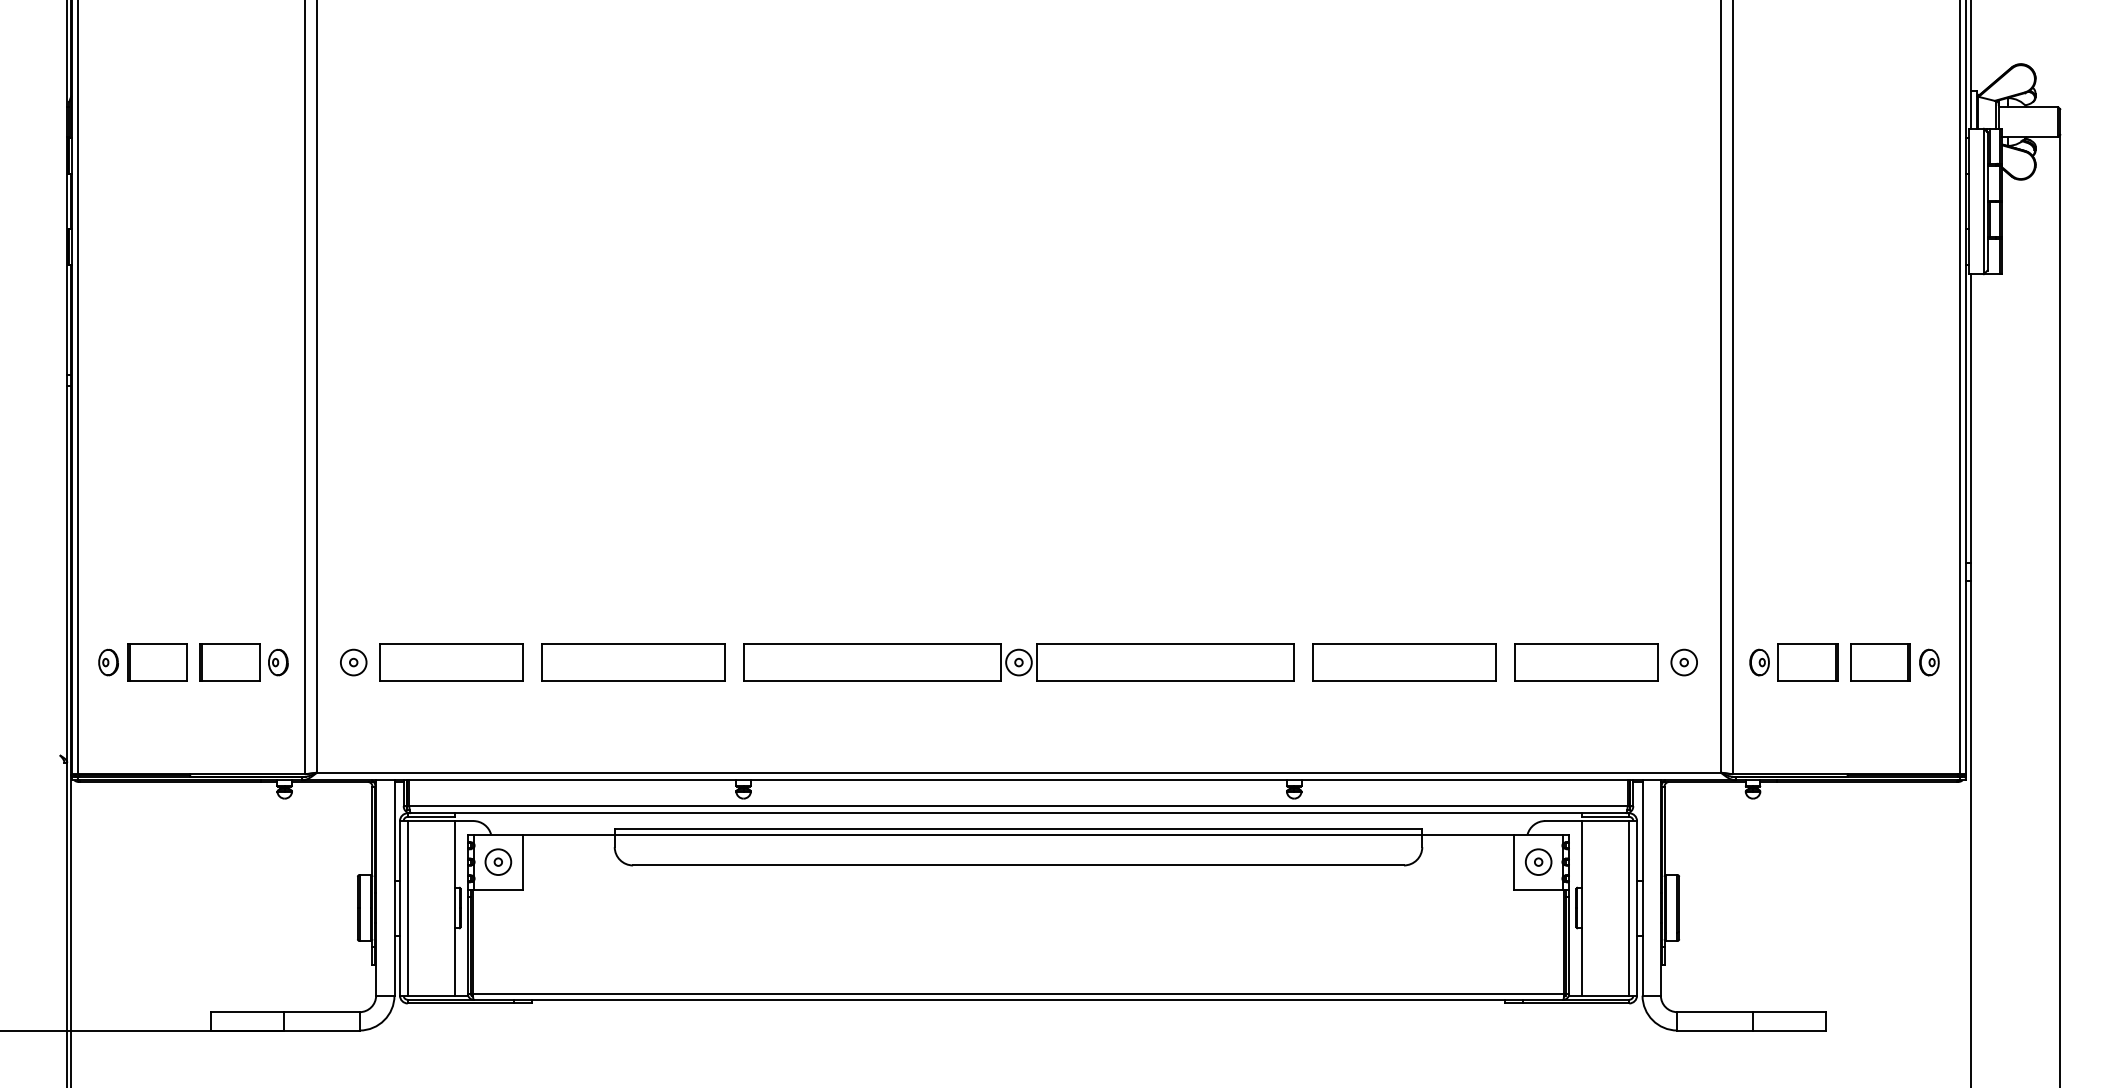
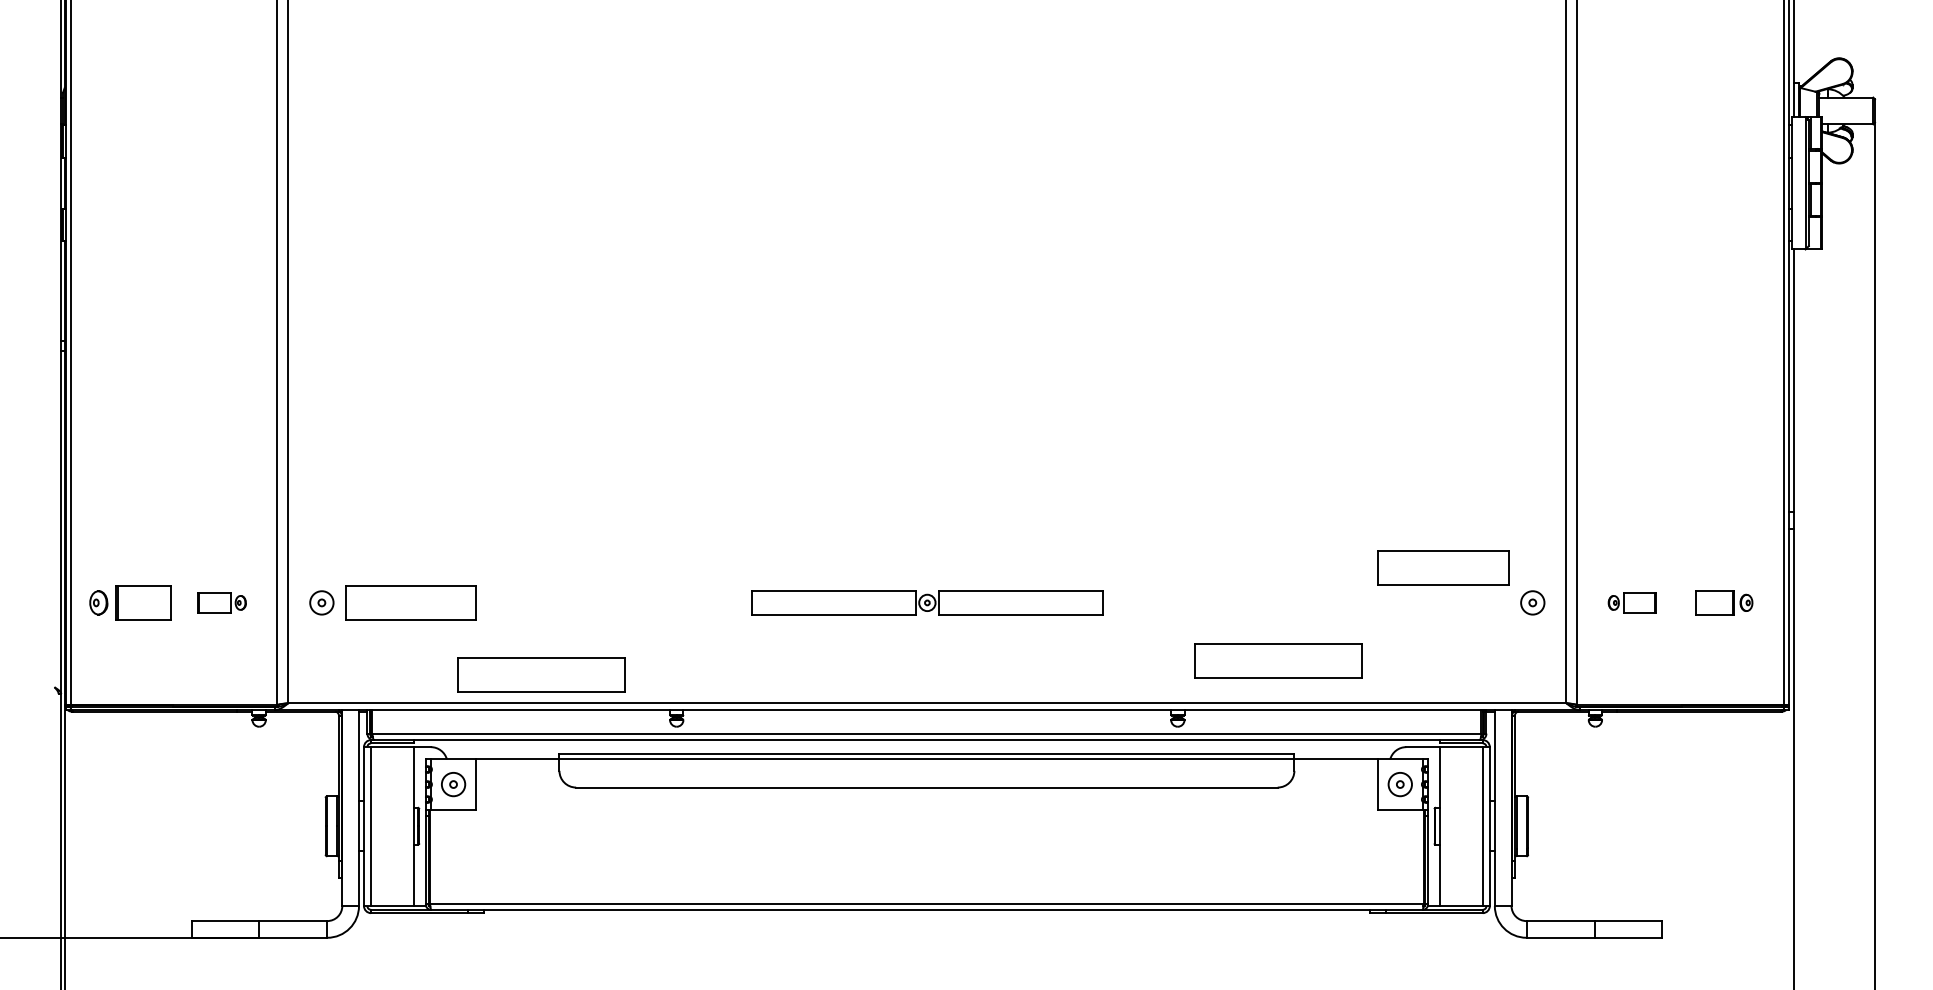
part: (243, 662) -> (221, 602), size x0.6
part: (633, 662) -> (541, 674), moved
part: (1019, 662) -> (927, 602), size x0.7
part: (1404, 662) -> (1278, 660), moved
part: (1586, 662) -> (1443, 567), moved
part: (1793, 662) -> (1632, 602), size x0.6
part: (1894, 662) -> (1724, 602), size x0.7

